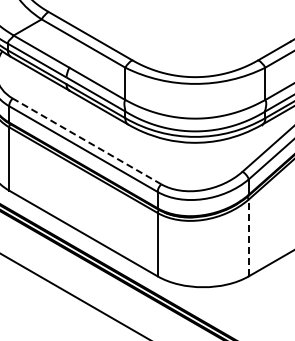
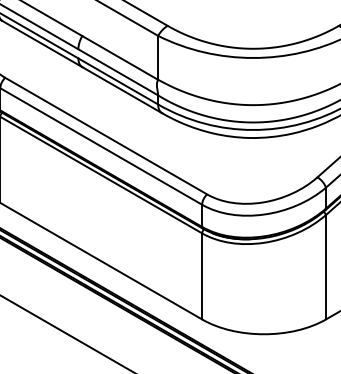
line: (87, 141) -> (106, 136), dashed -> solid
line: (248, 237) -> (325, 266), dashed -> solid

